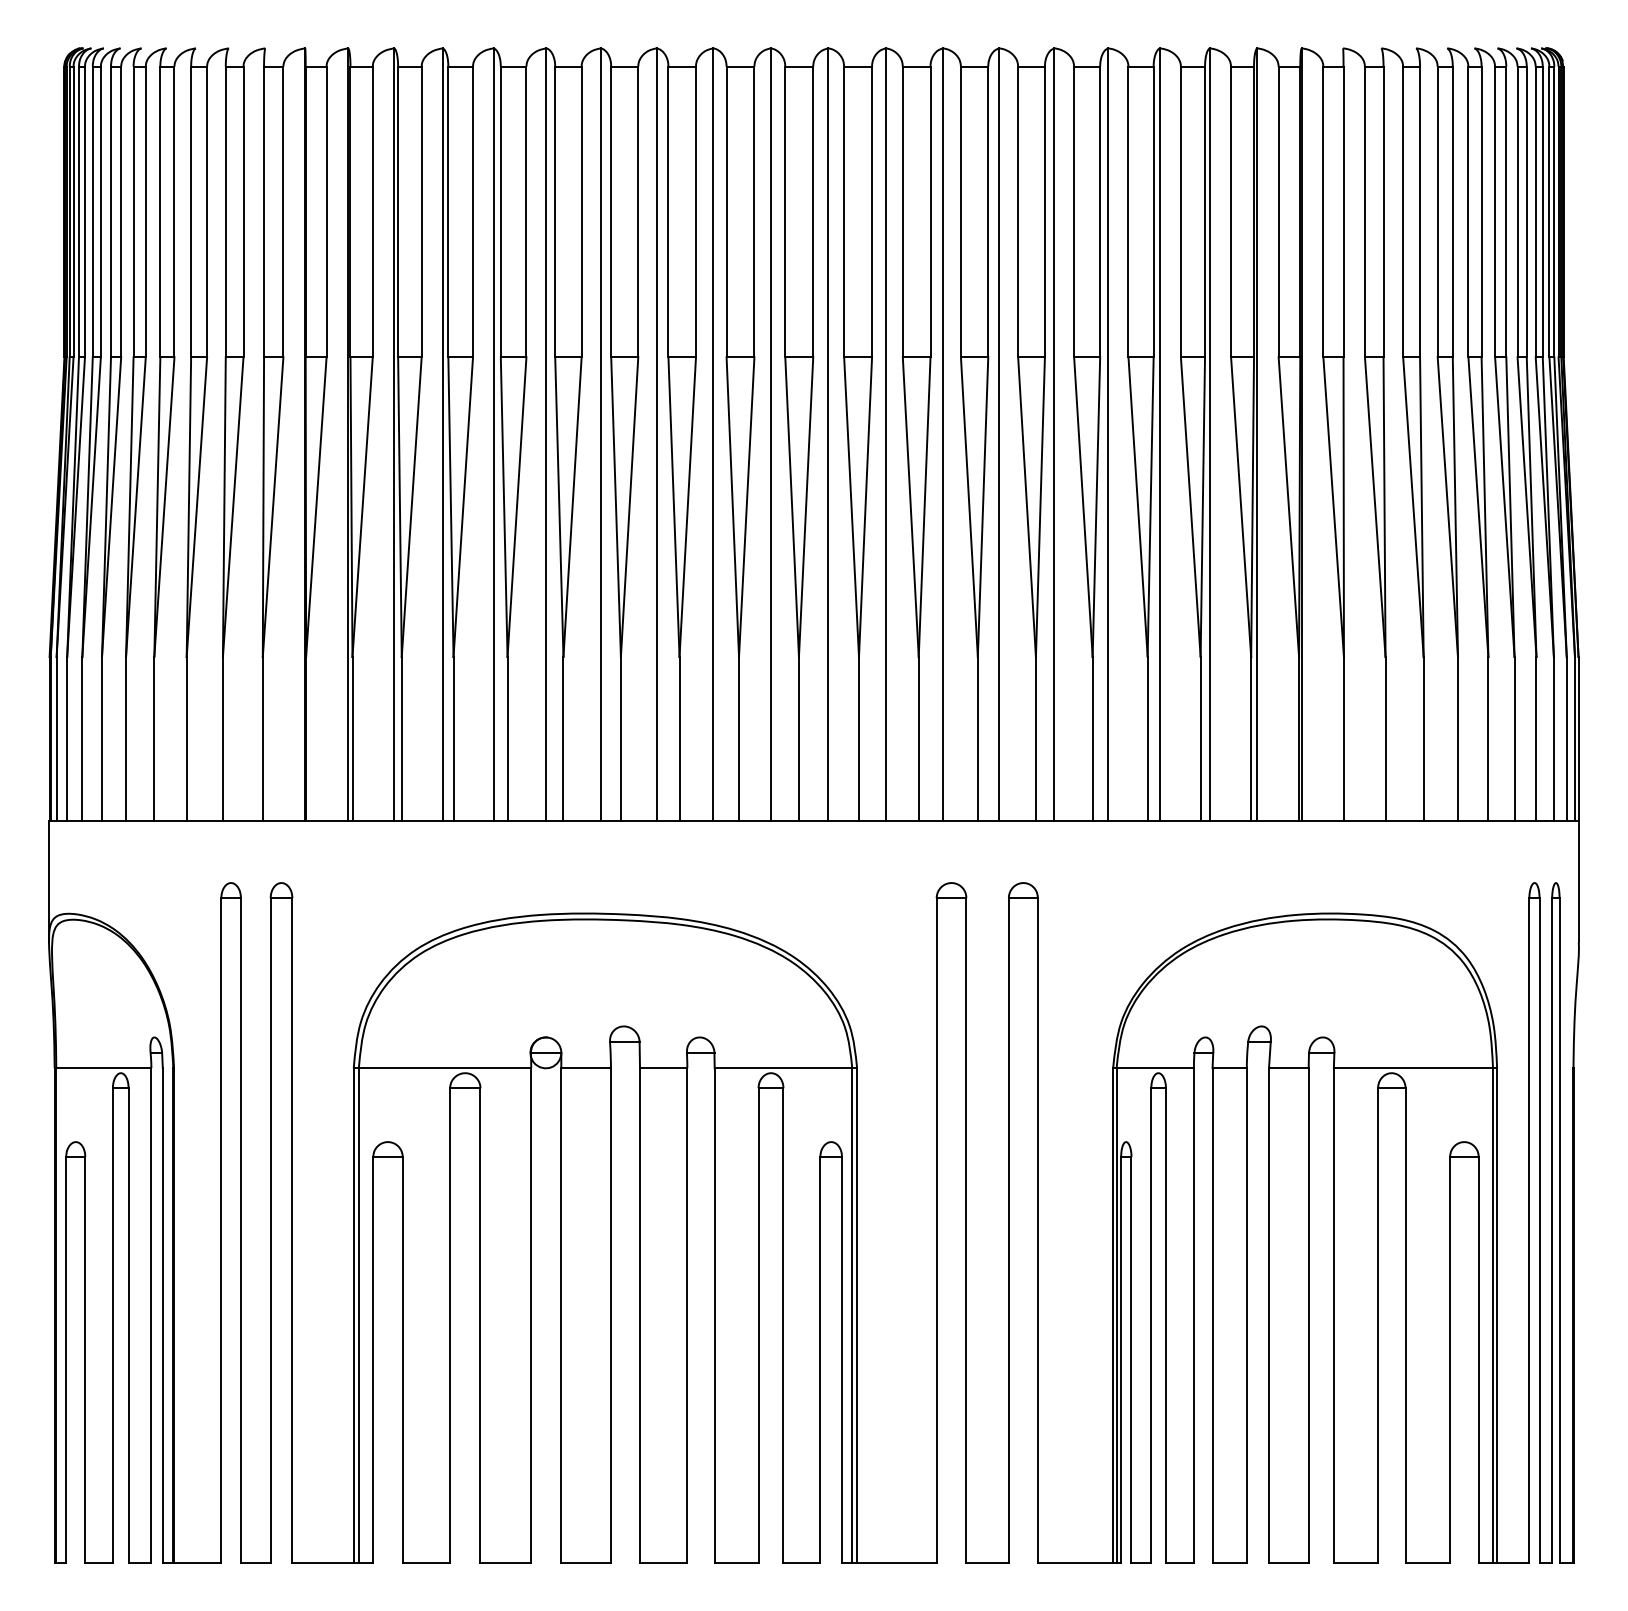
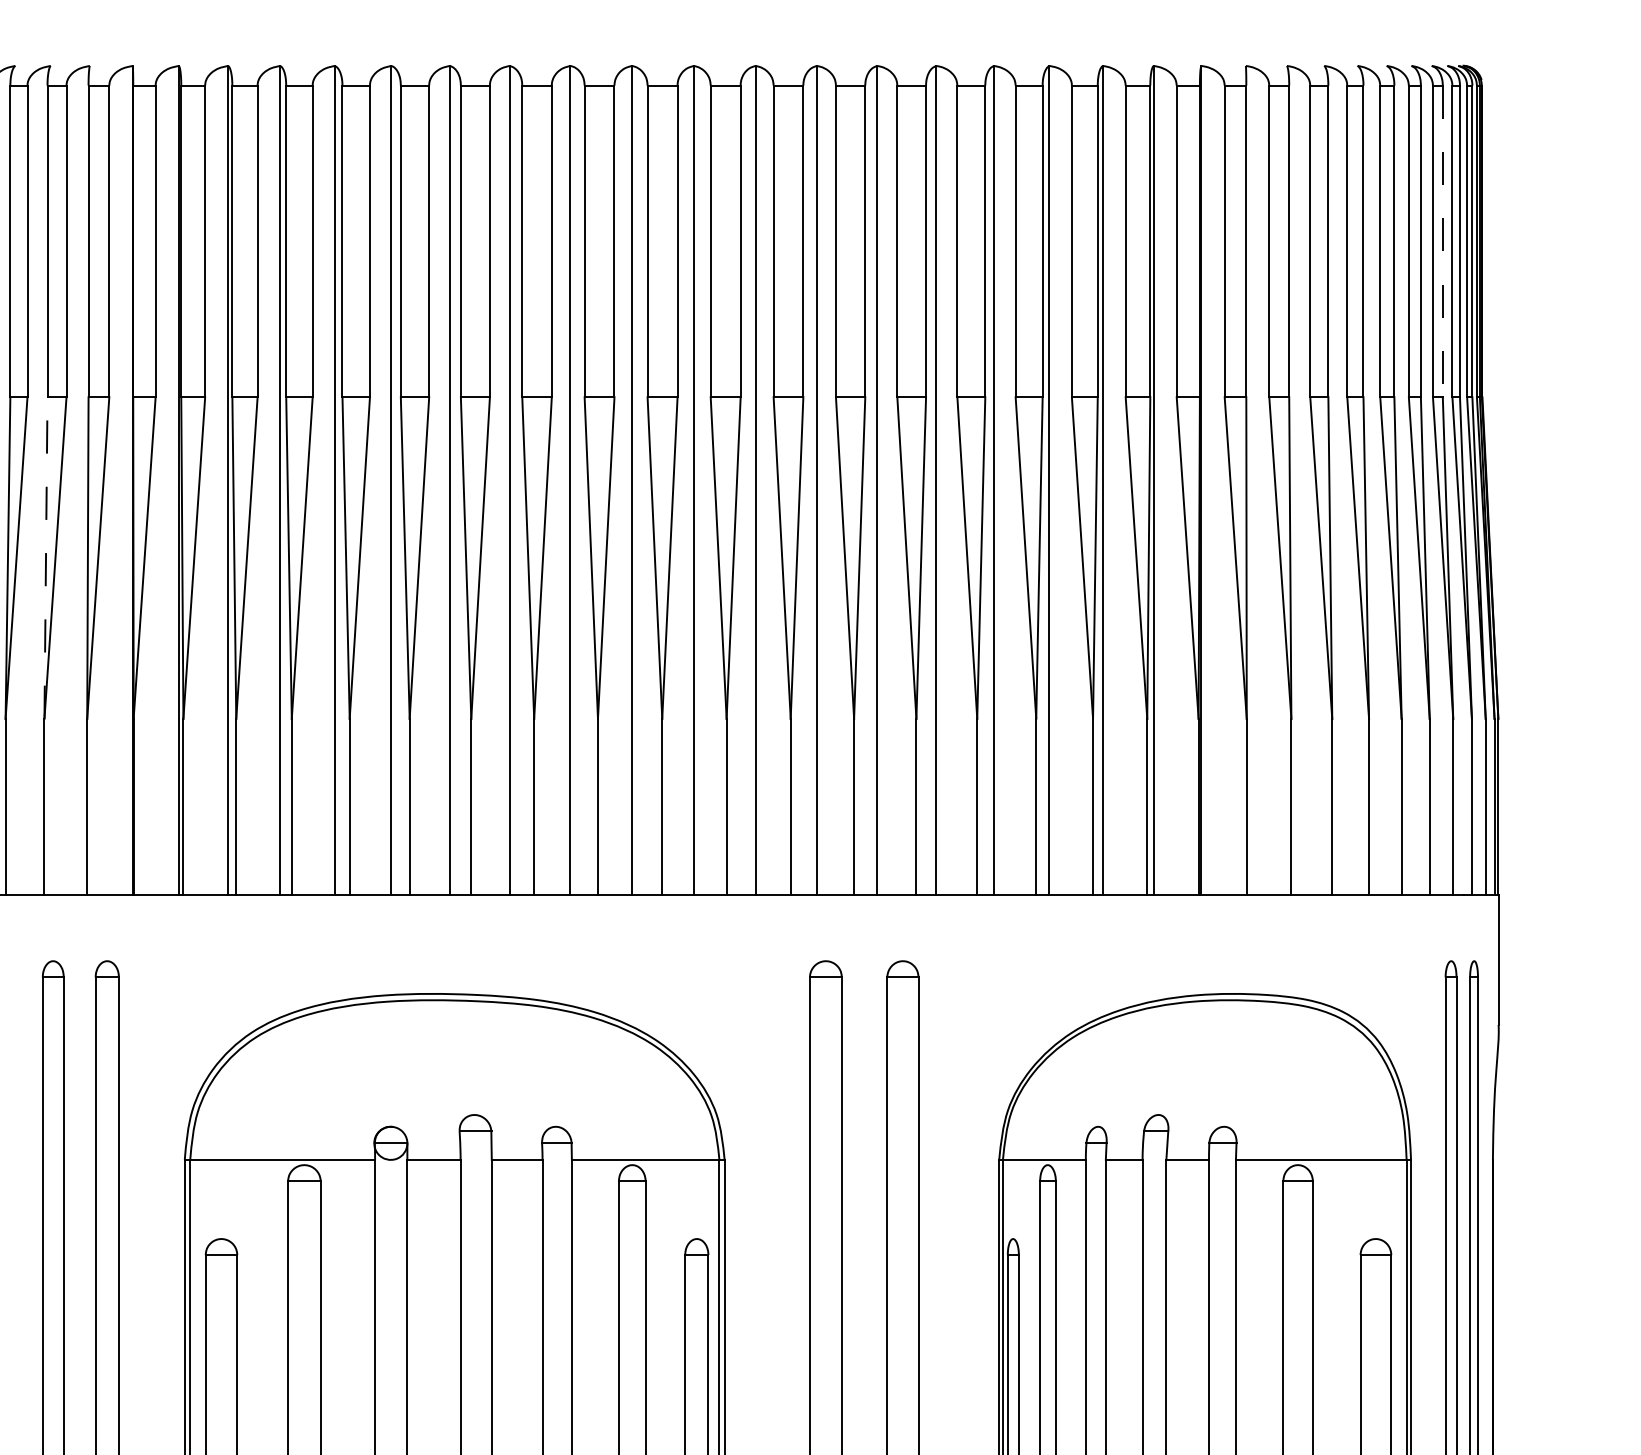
line: (1526, 212) -> (1442, 242), solid -> dashed
line: (224, 507) -> (46, 558), solid -> dashed

